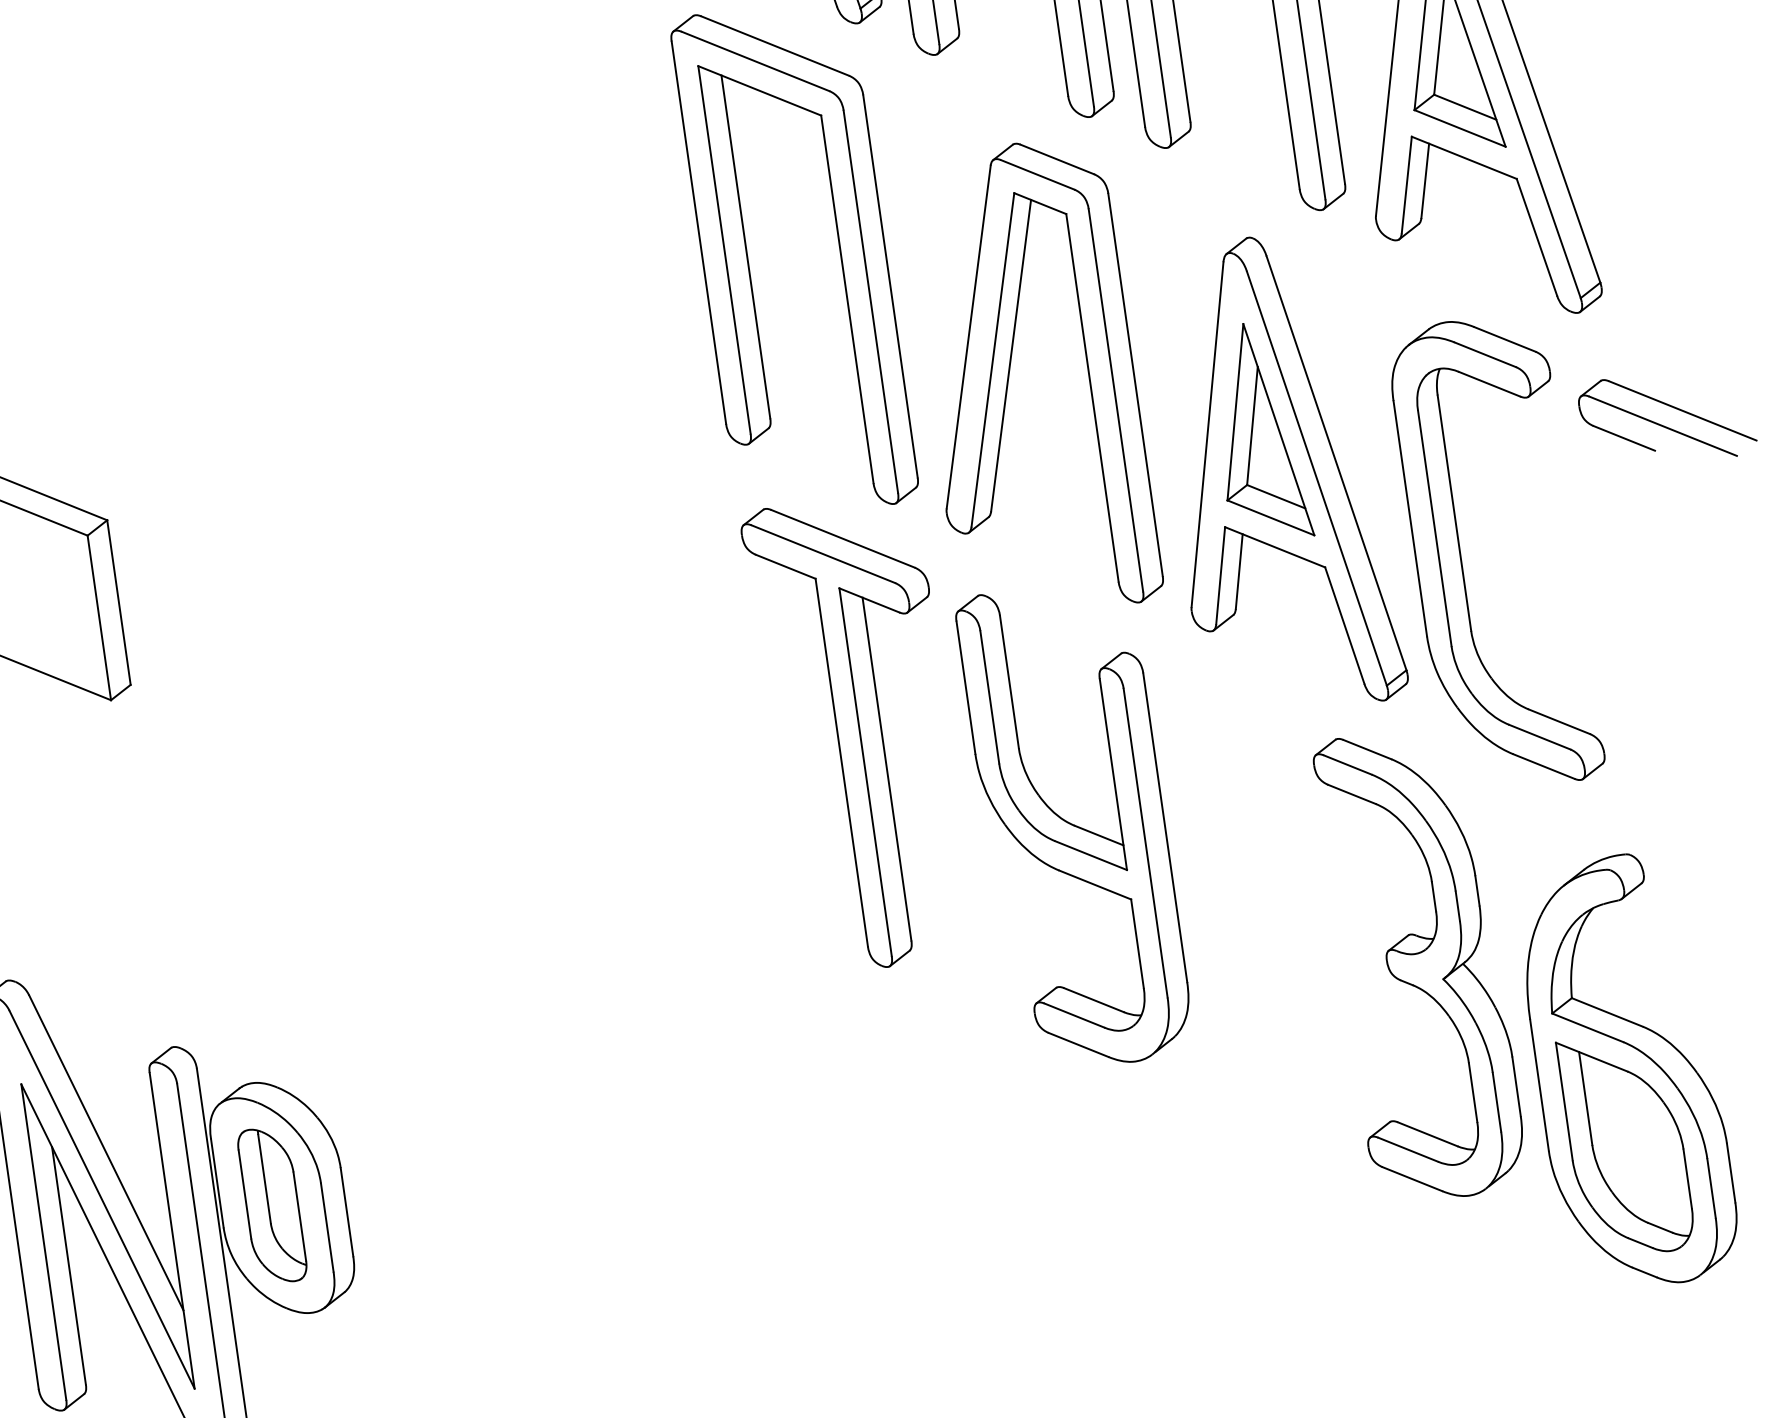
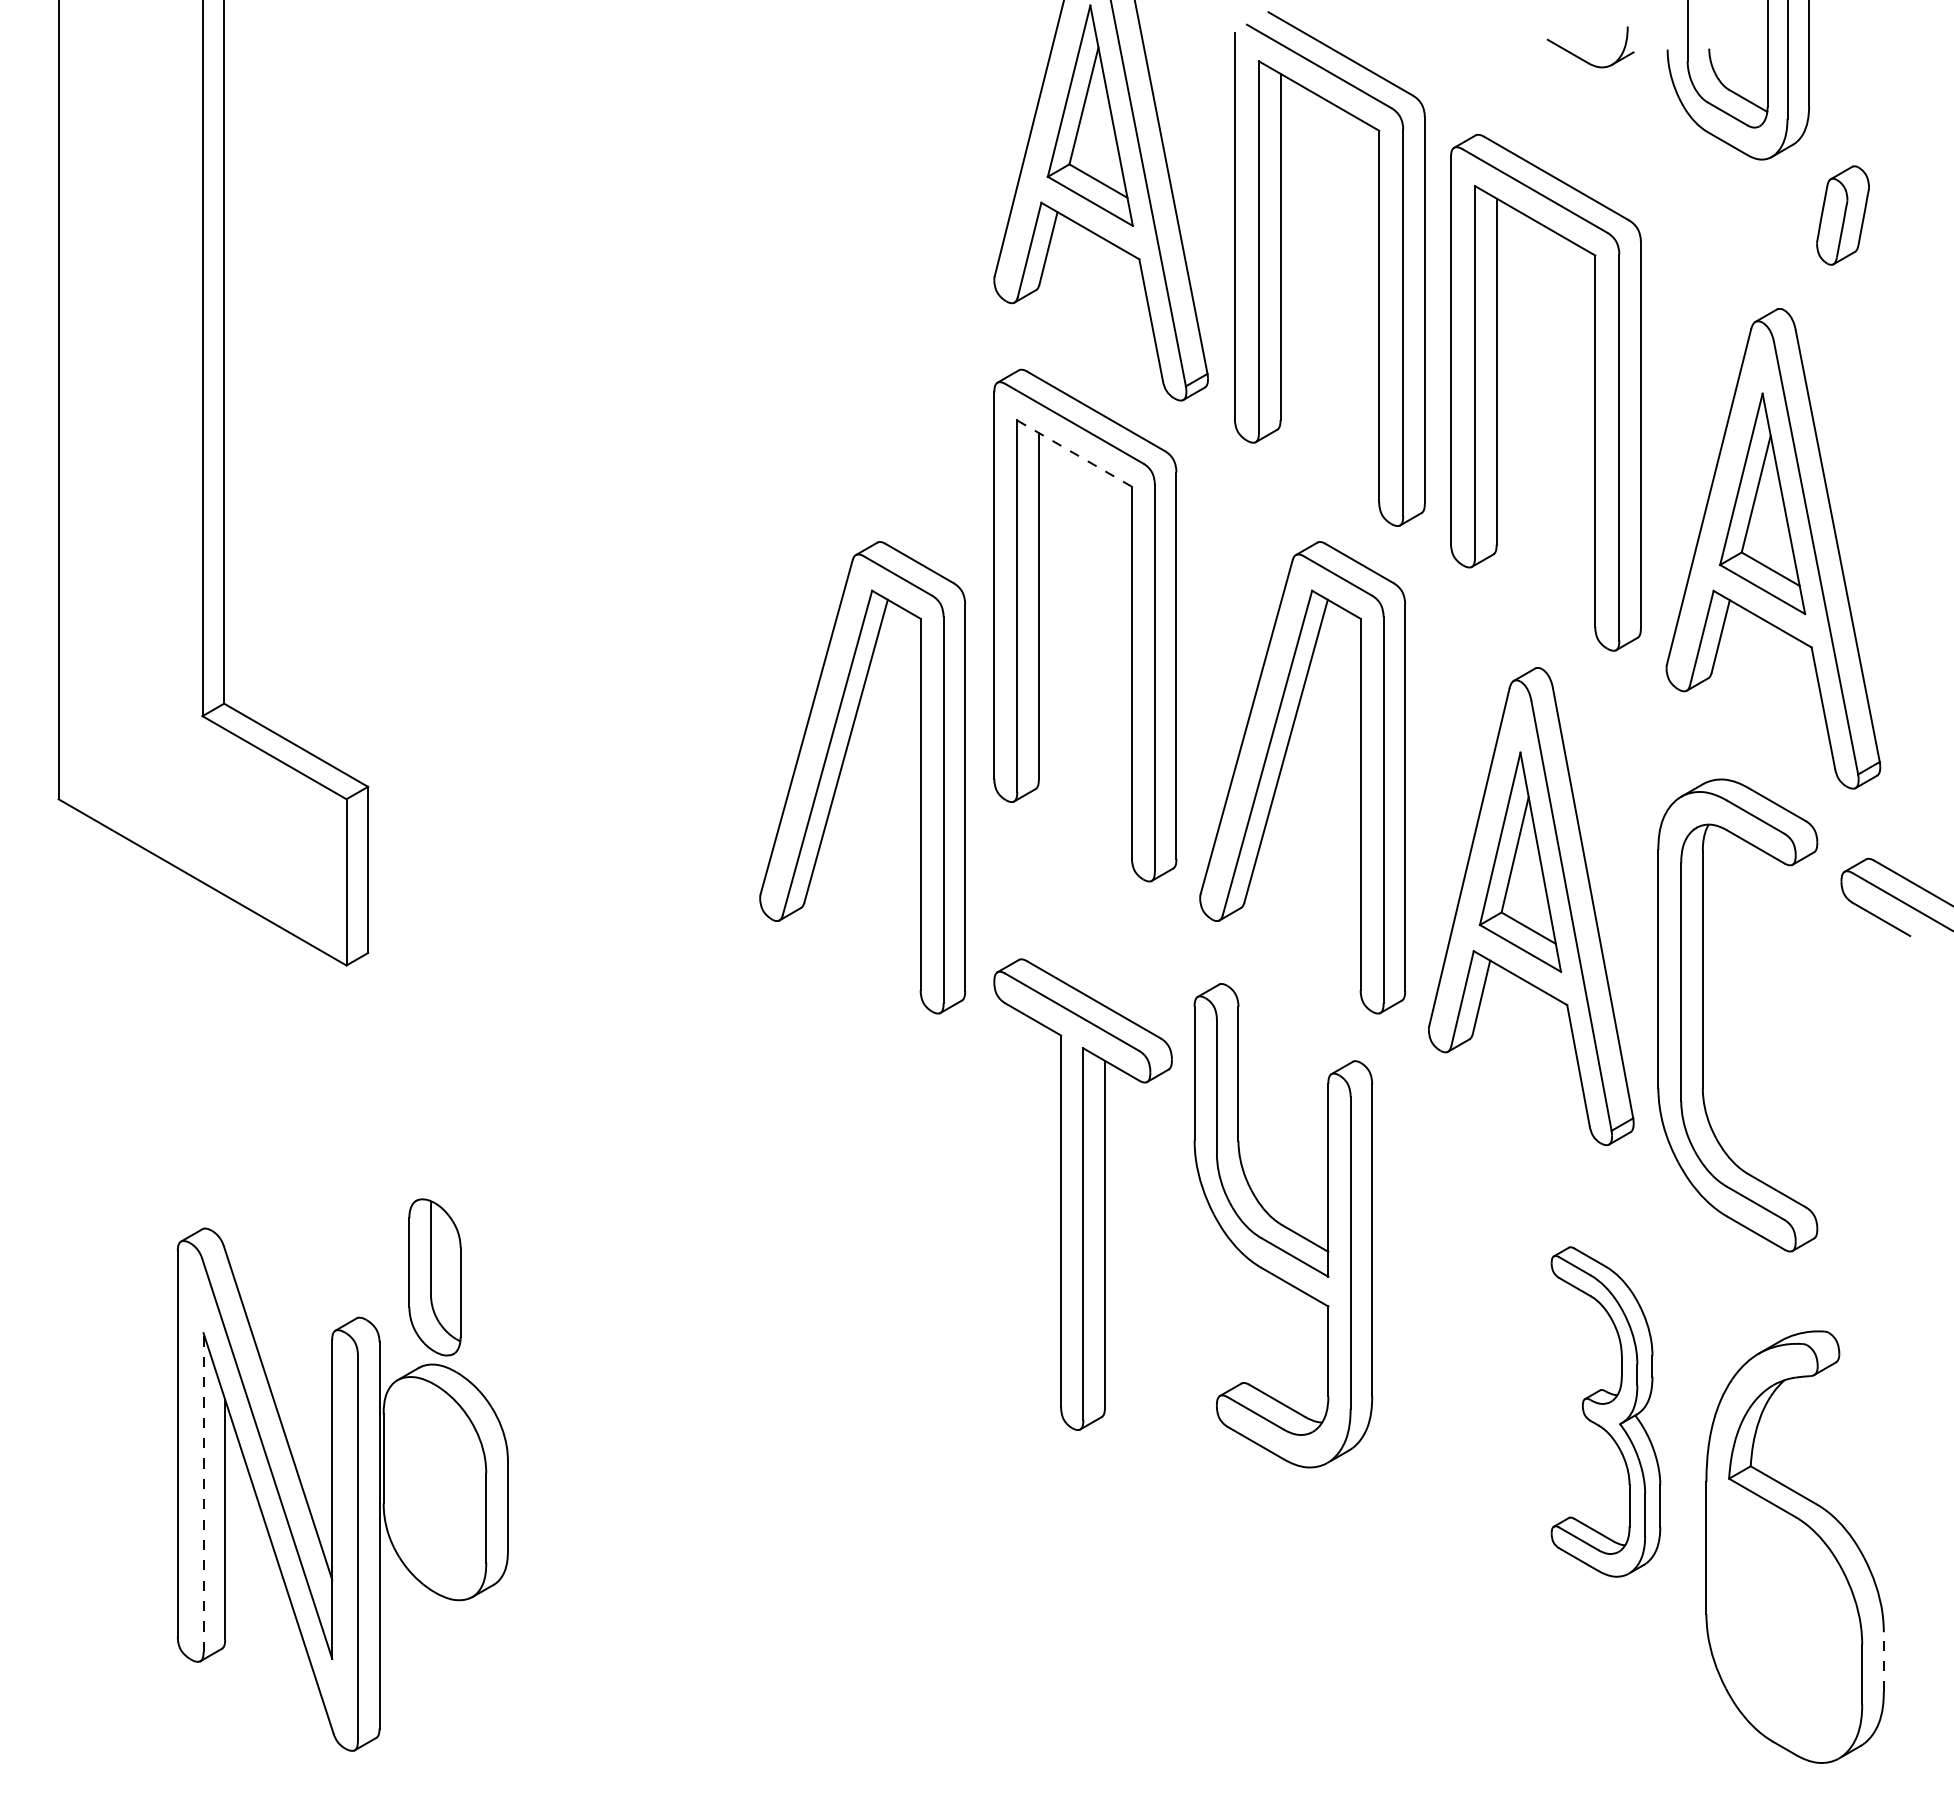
line: (760, 90) -> (1075, 453), solid -> dashed
part: (573, 439) -> (841, 772), added
part: (859, 733) -> (1082, 1194), moved
part: (1420, 964) -> (1605, 1411), size x0.7
part: (1625, 1145) -> (1783, 1619), removed
line: (1730, 1172) -> (1883, 1661), solid -> dashed
part: (271, 1205) -> (434, 1277), moved
line: (43, 1242) -> (203, 1492), solid -> dashed

